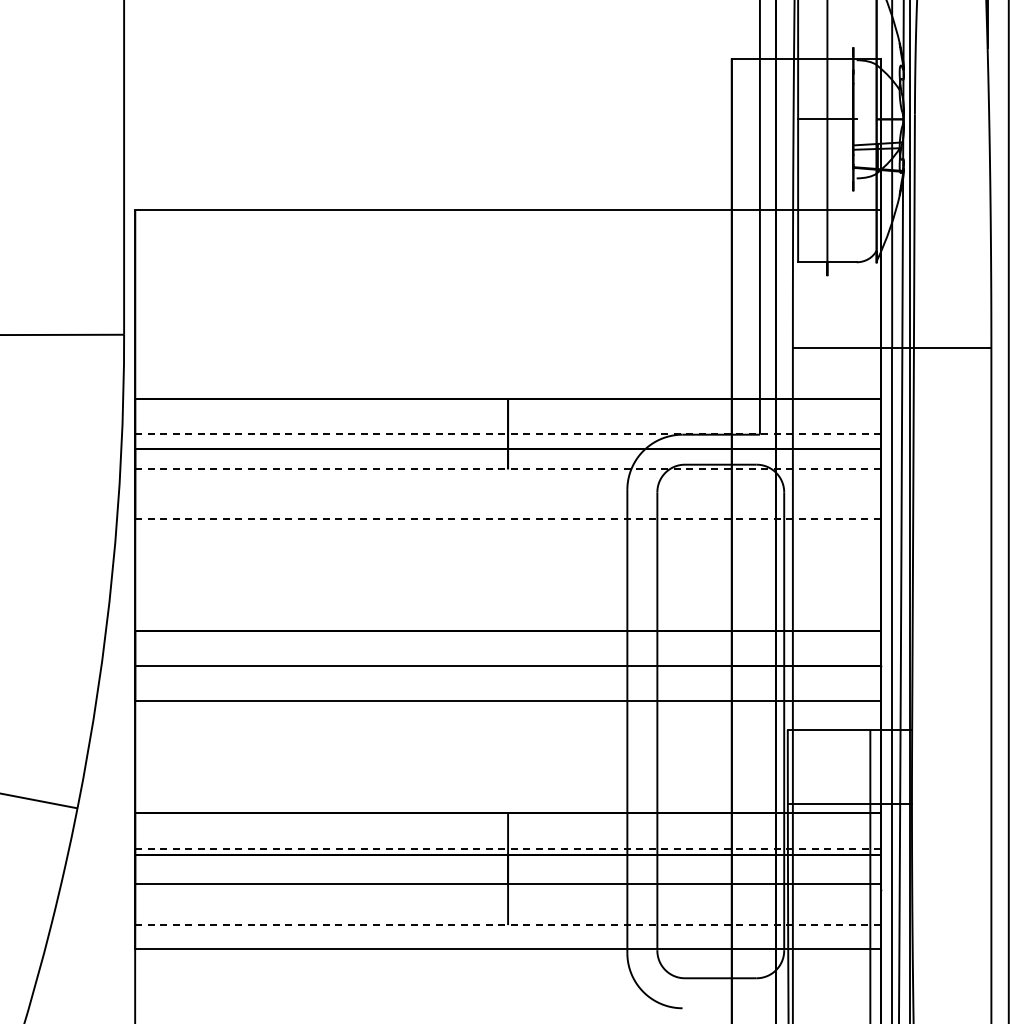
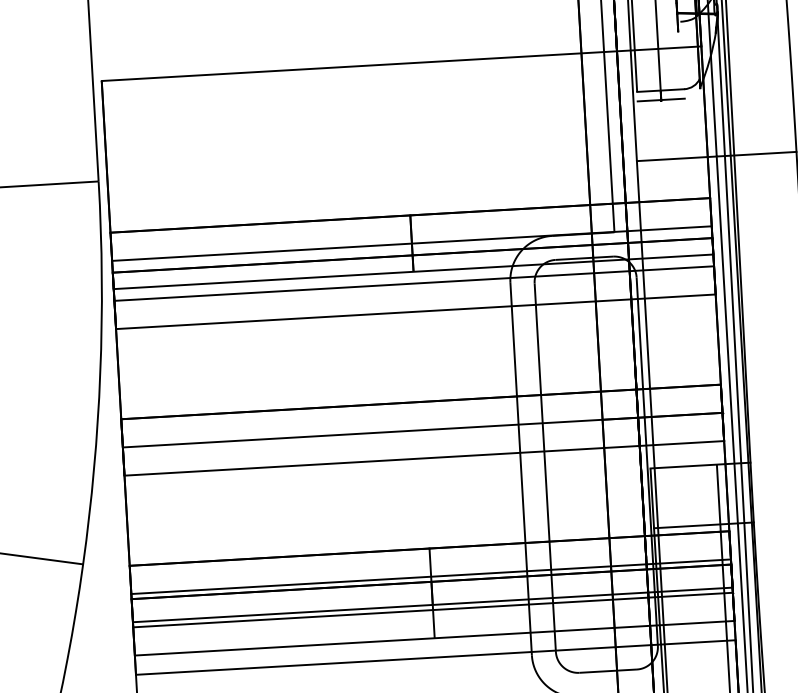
line: (827, 274) -> (661, 100), added
line: (508, 434) -> (412, 243), dashed -> solid
line: (508, 469) -> (413, 271), dashed -> solid
line: (508, 483) -> (414, 283), added
line: (508, 519) -> (416, 312), dashed -> solid
line: (508, 848) -> (431, 576), dashed -> solid
line: (508, 889) -> (433, 609), added
line: (508, 925) -> (435, 638), dashed -> solid

